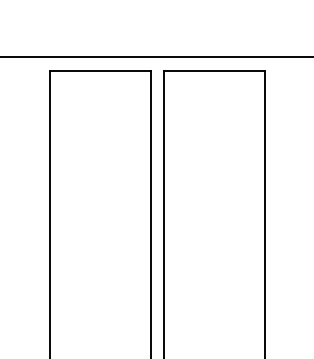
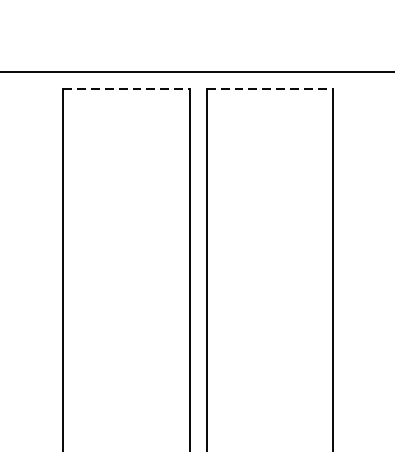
line: (101, 70) -> (127, 88), solid -> dashed
line: (215, 70) -> (271, 88), solid -> dashed

